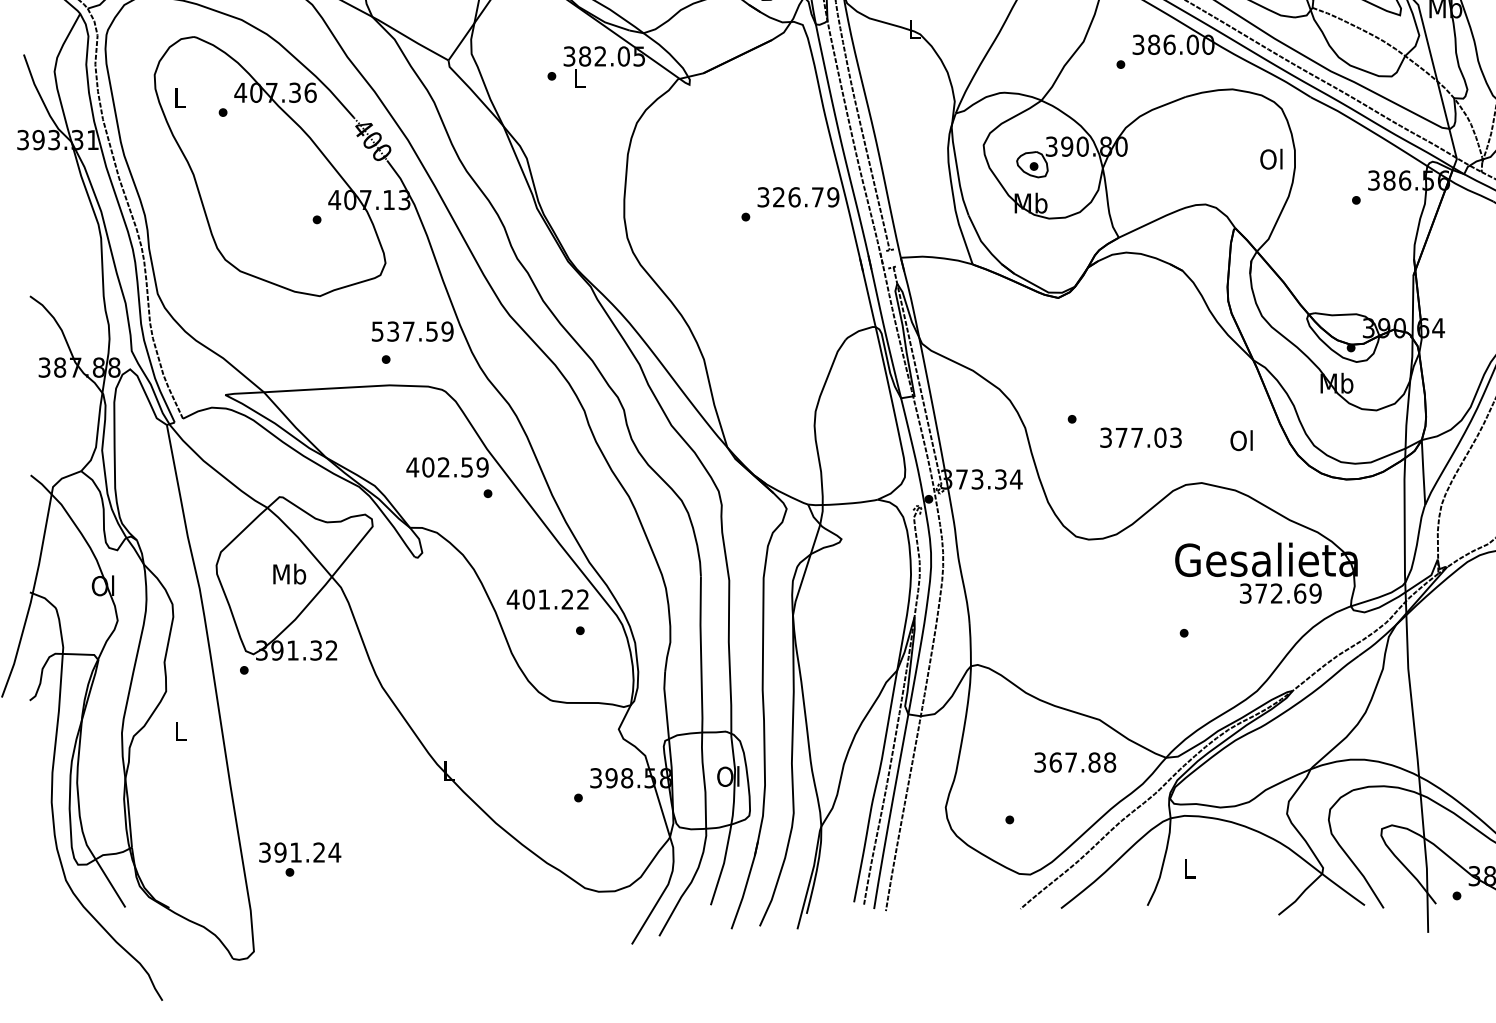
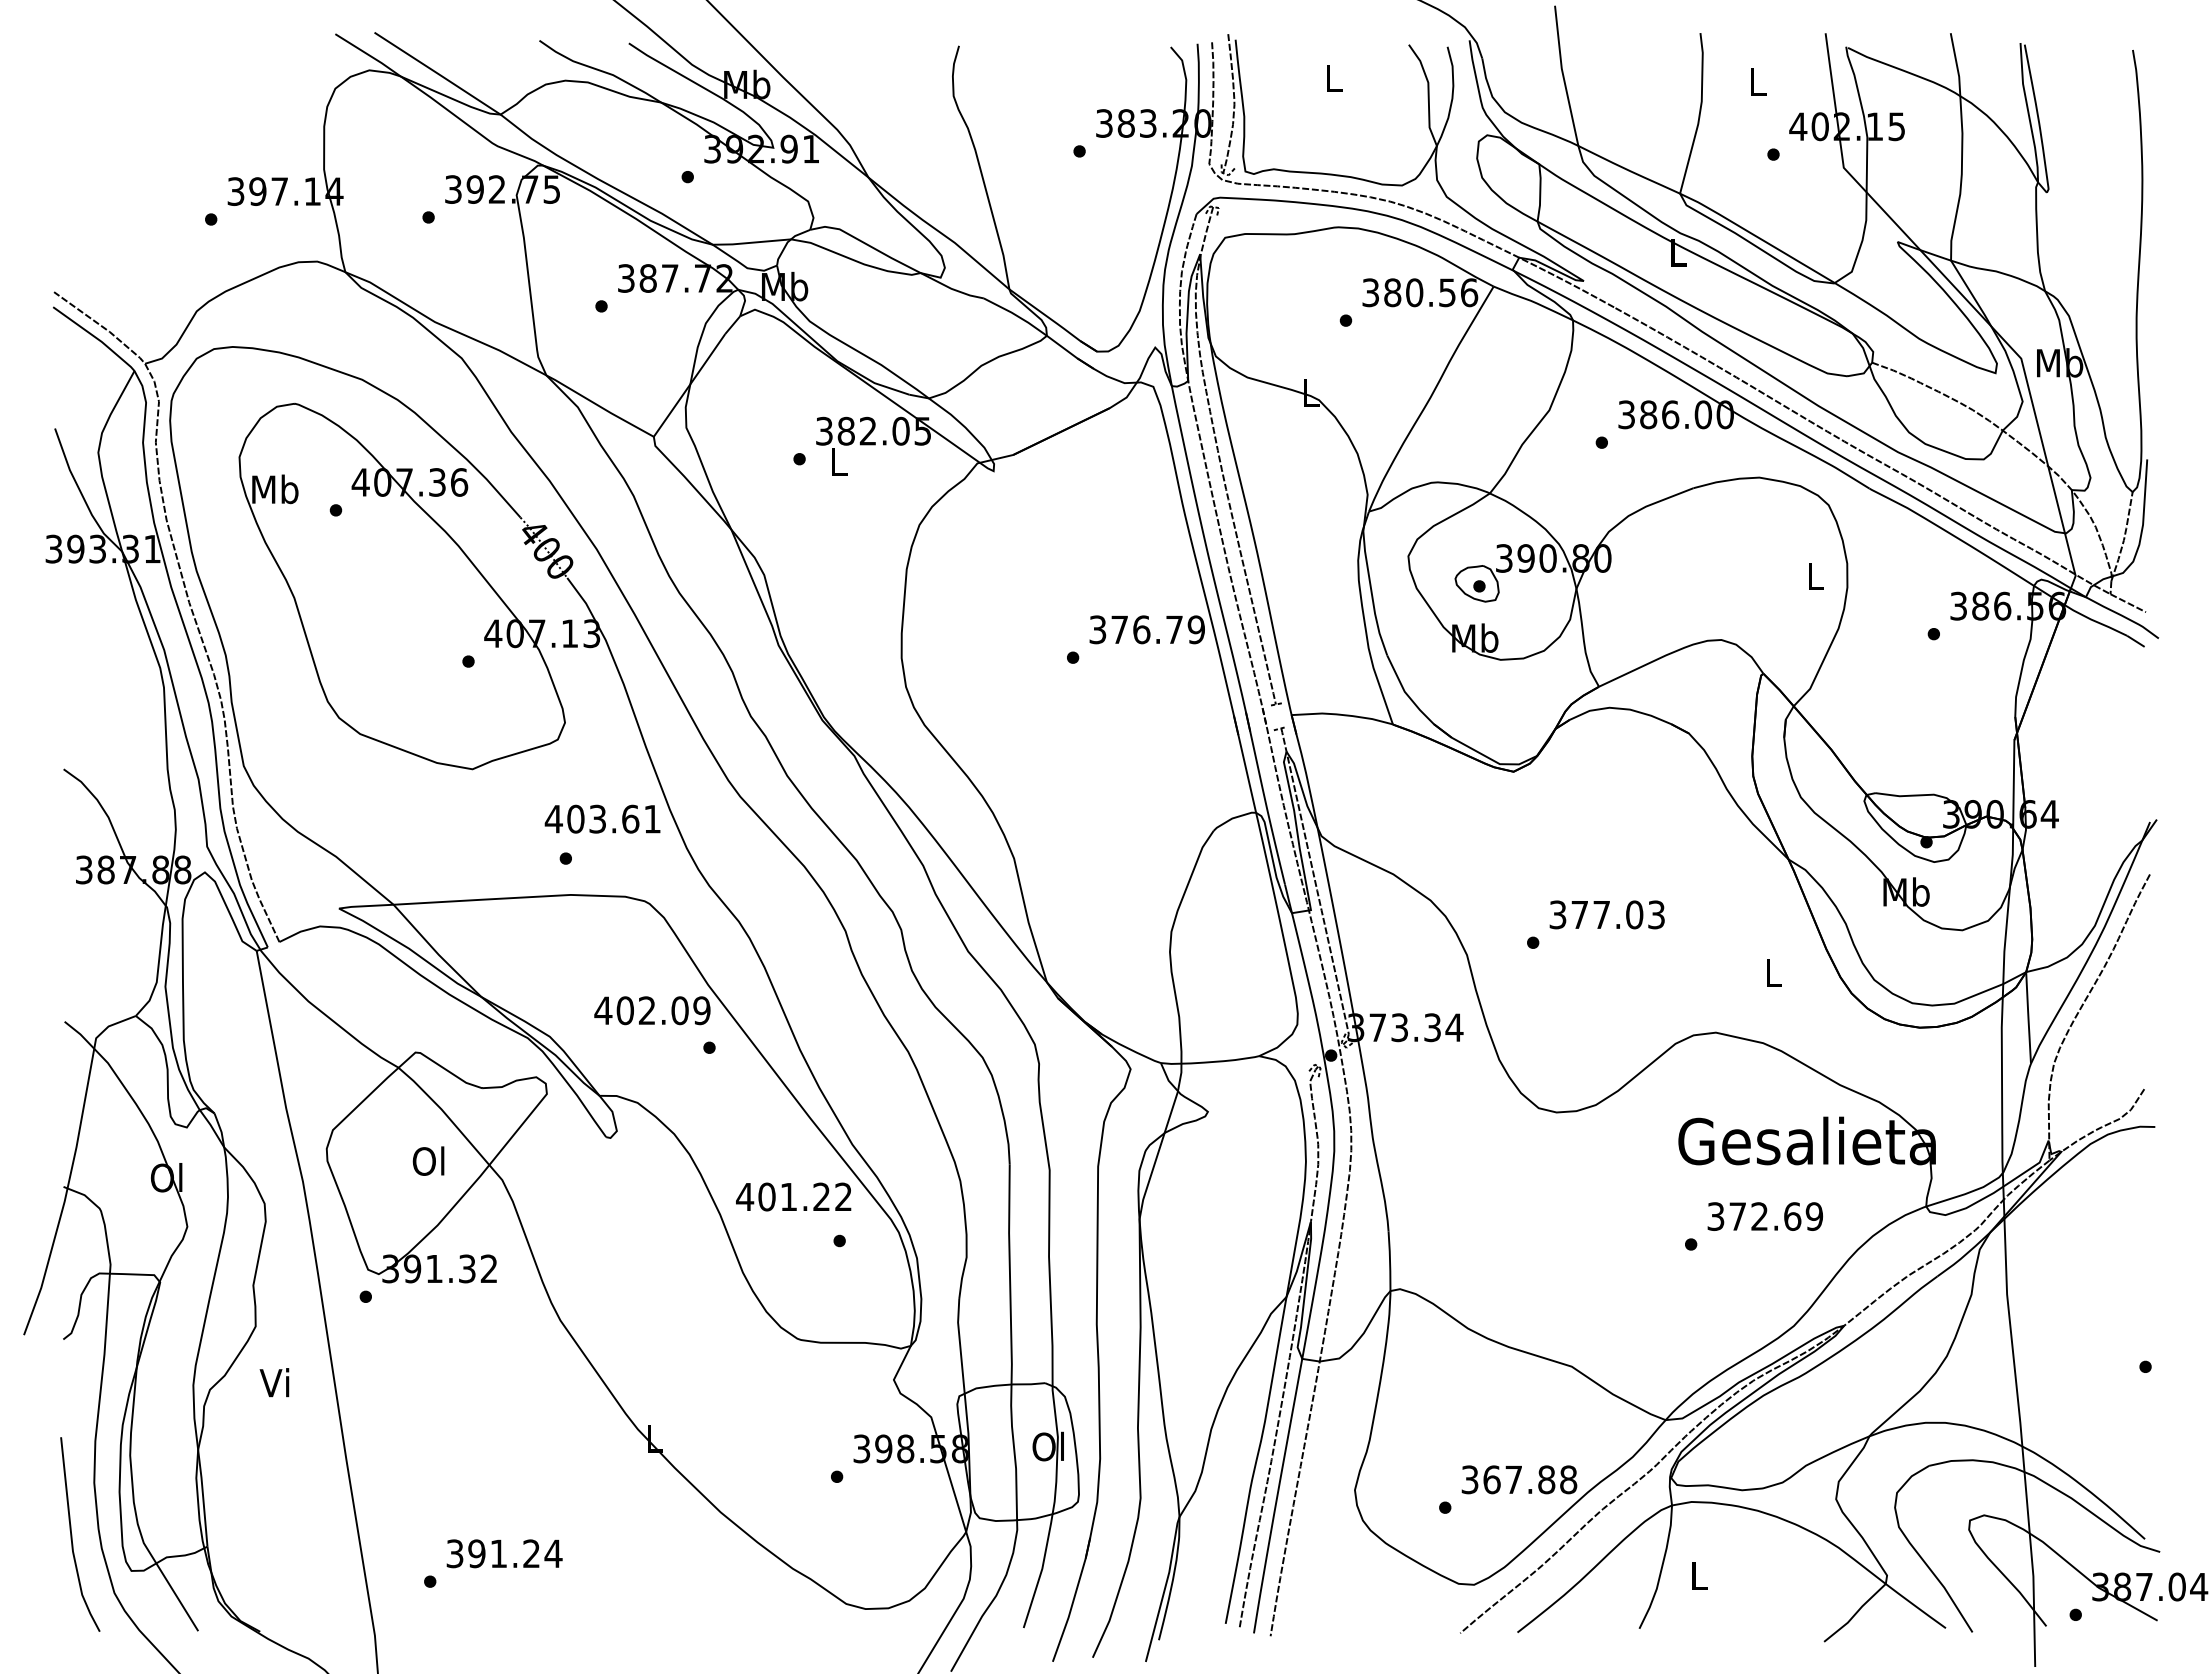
text: (180, 97) -> (275, 489), L -> Mb
text: (1270, 158) -> (1813, 575), Ol -> L
text: (778, 197) -> (1119, 629), 326.79 -> 376.79
text: (412, 331) -> (602, 818), 537.59 -> 403.61
text: (1140, 437) -> (1606, 914), moved
text: (1241, 440) -> (1771, 972), Ol -> L
text: (466, 467) -> (679, 1010), 402.59 -> 402.09
text: (289, 573) -> (429, 1160), Mb -> Ol
text: (1280, 593) -> (1764, 1216), moved
text: (179, 731) -> (274, 1382), L -> Vi
text: (1075, 762) -> (1519, 1479), moved
line: (36, 838) -> (72, 1534), added
text: (300, 852) -> (504, 1553), moved

